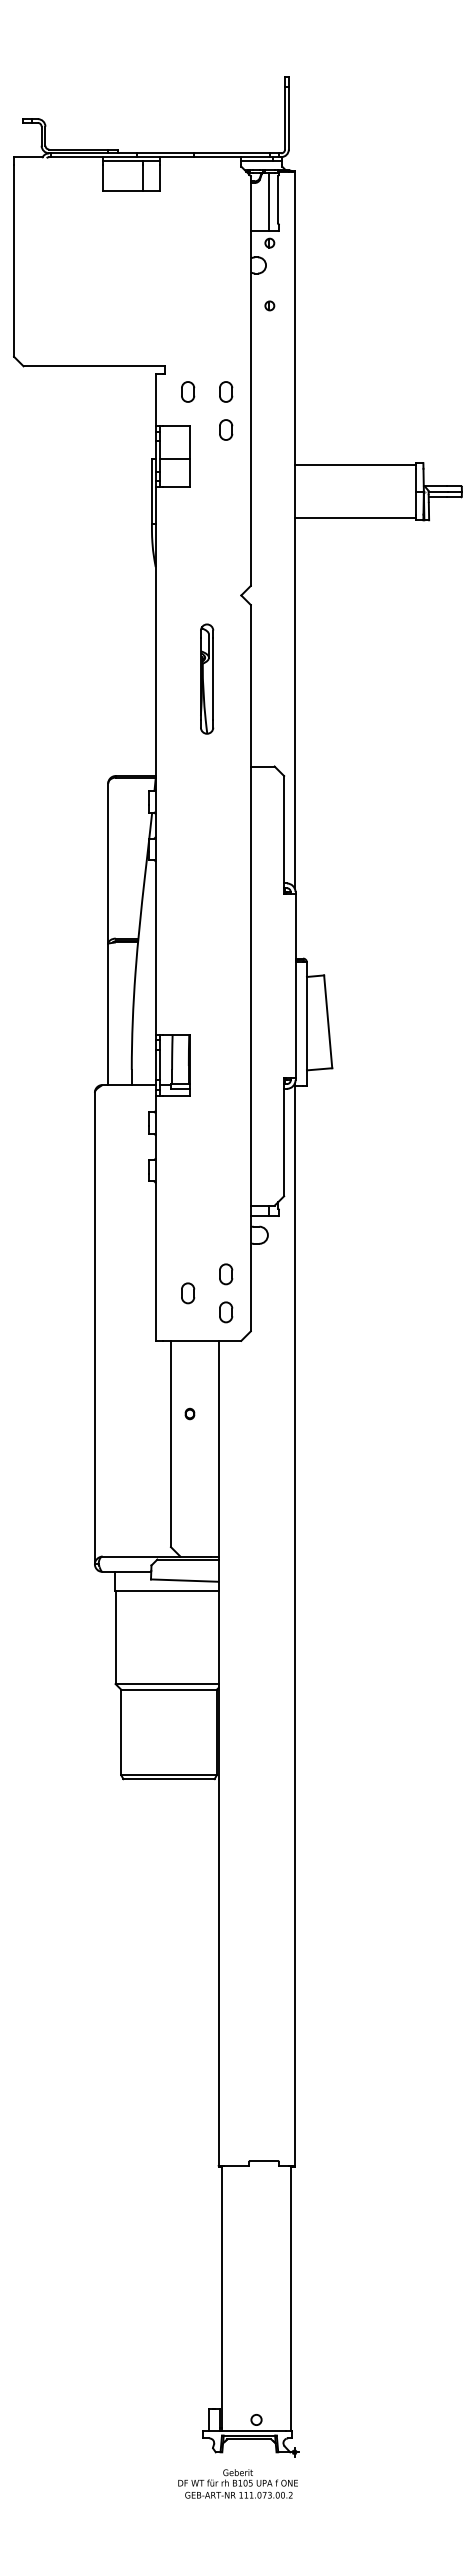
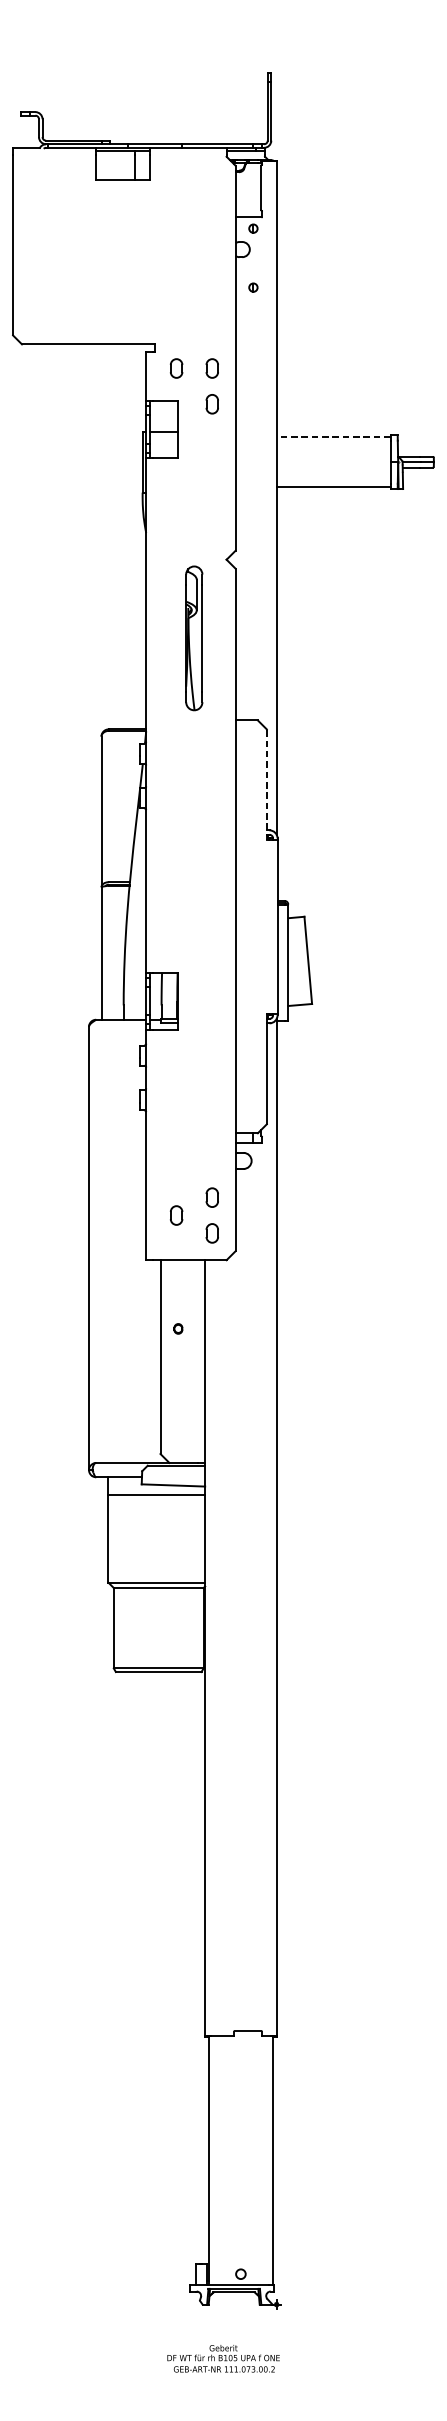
line: (268, 202) -> (252, 190), removed
line: (355, 465) -> (333, 437), solid -> dashed
part: (207, 678) -> (194, 637), size x1.4
line: (284, 834) -> (267, 784), solid -> dashed
text: (237, 2483) -> (223, 2358), moved

